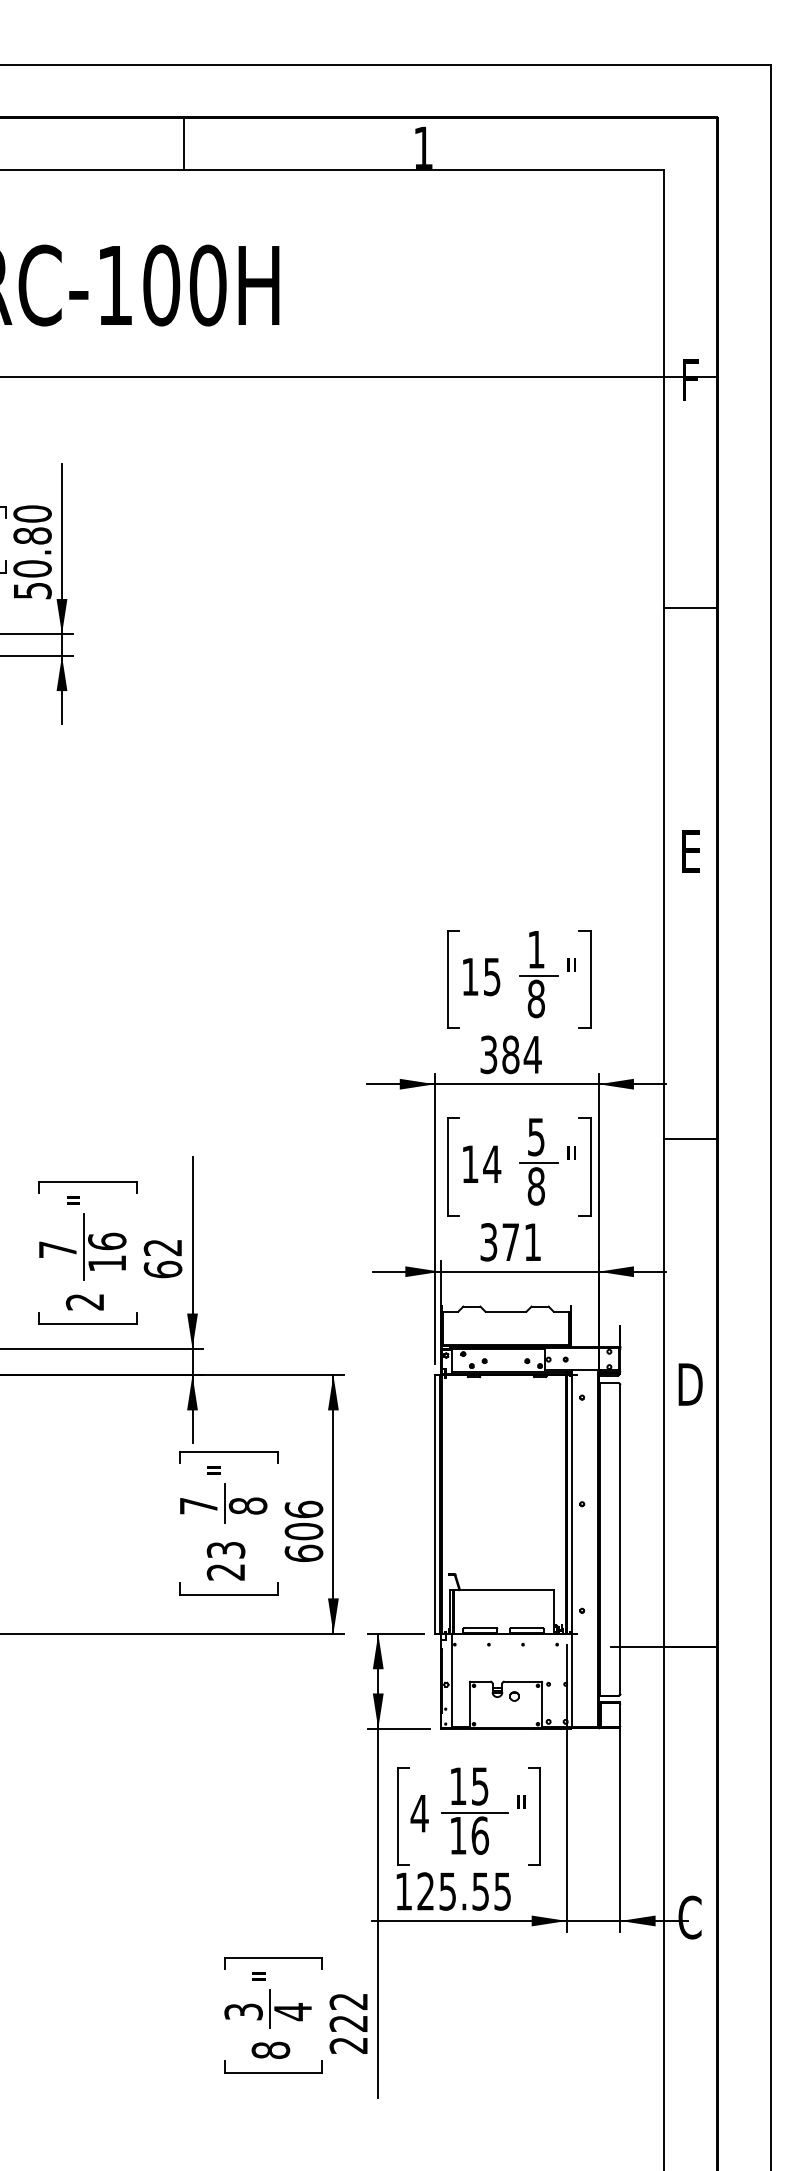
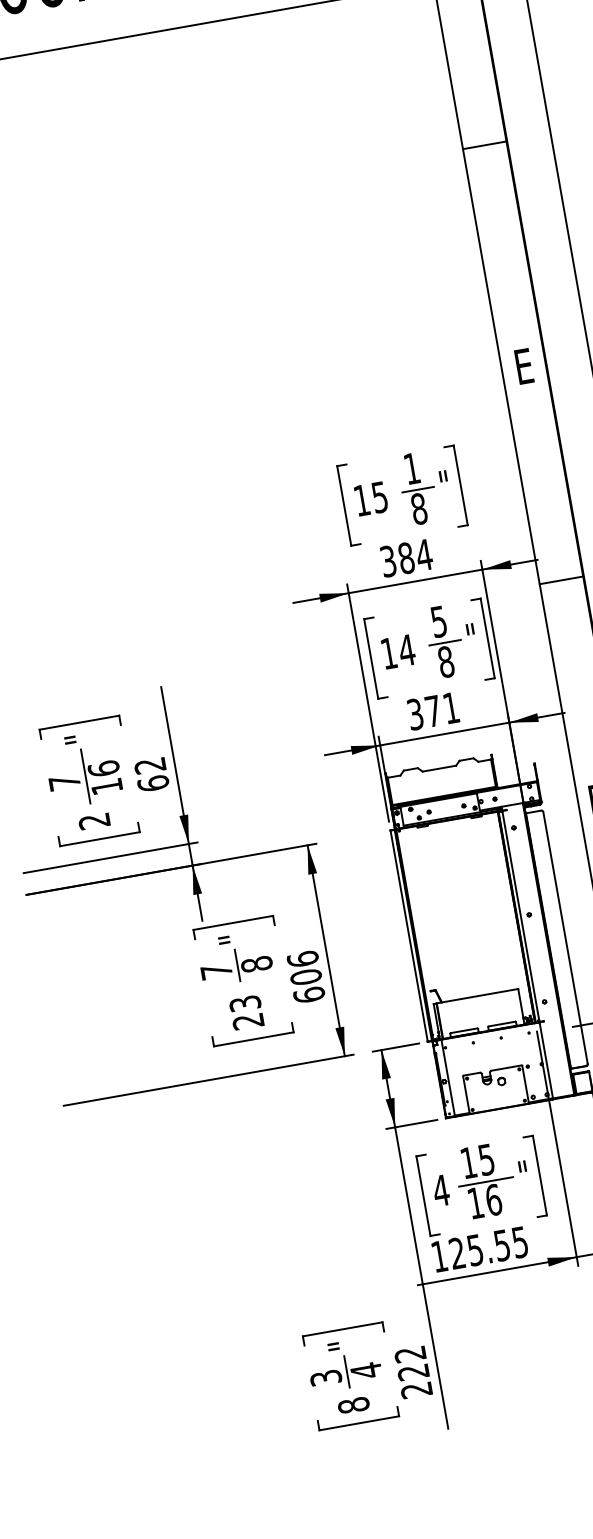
line: (690, 607) -> (484, 145), moved
line: (690, 1138) -> (561, 580), moved

